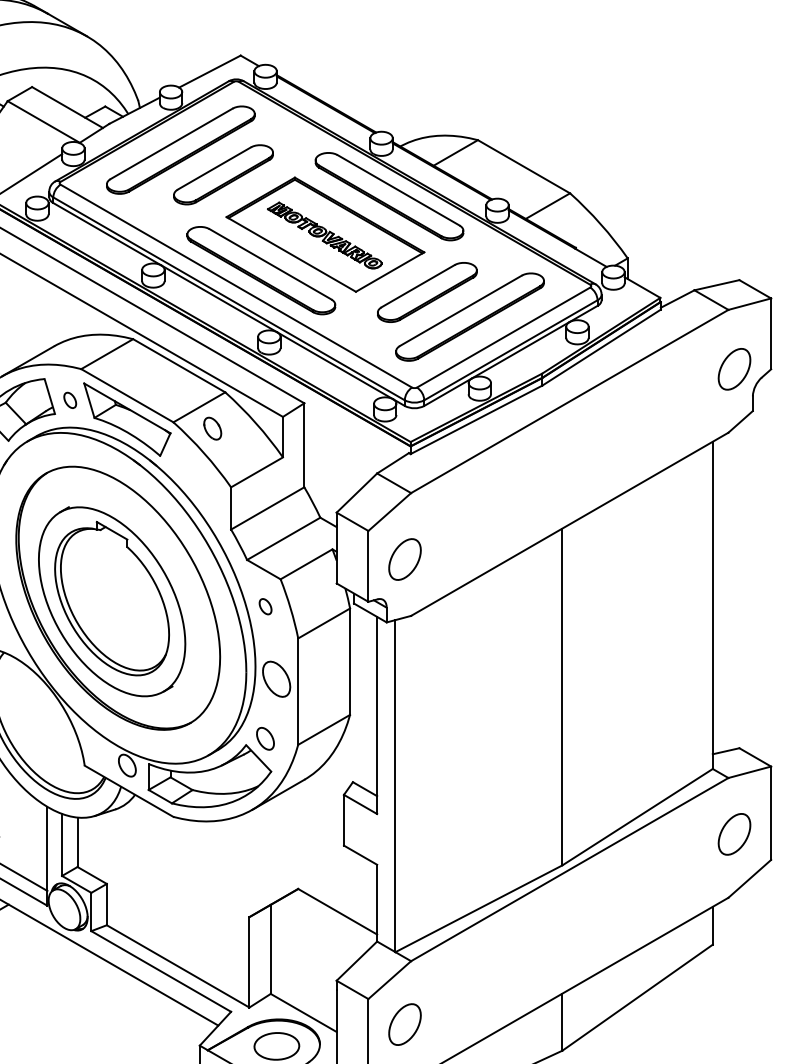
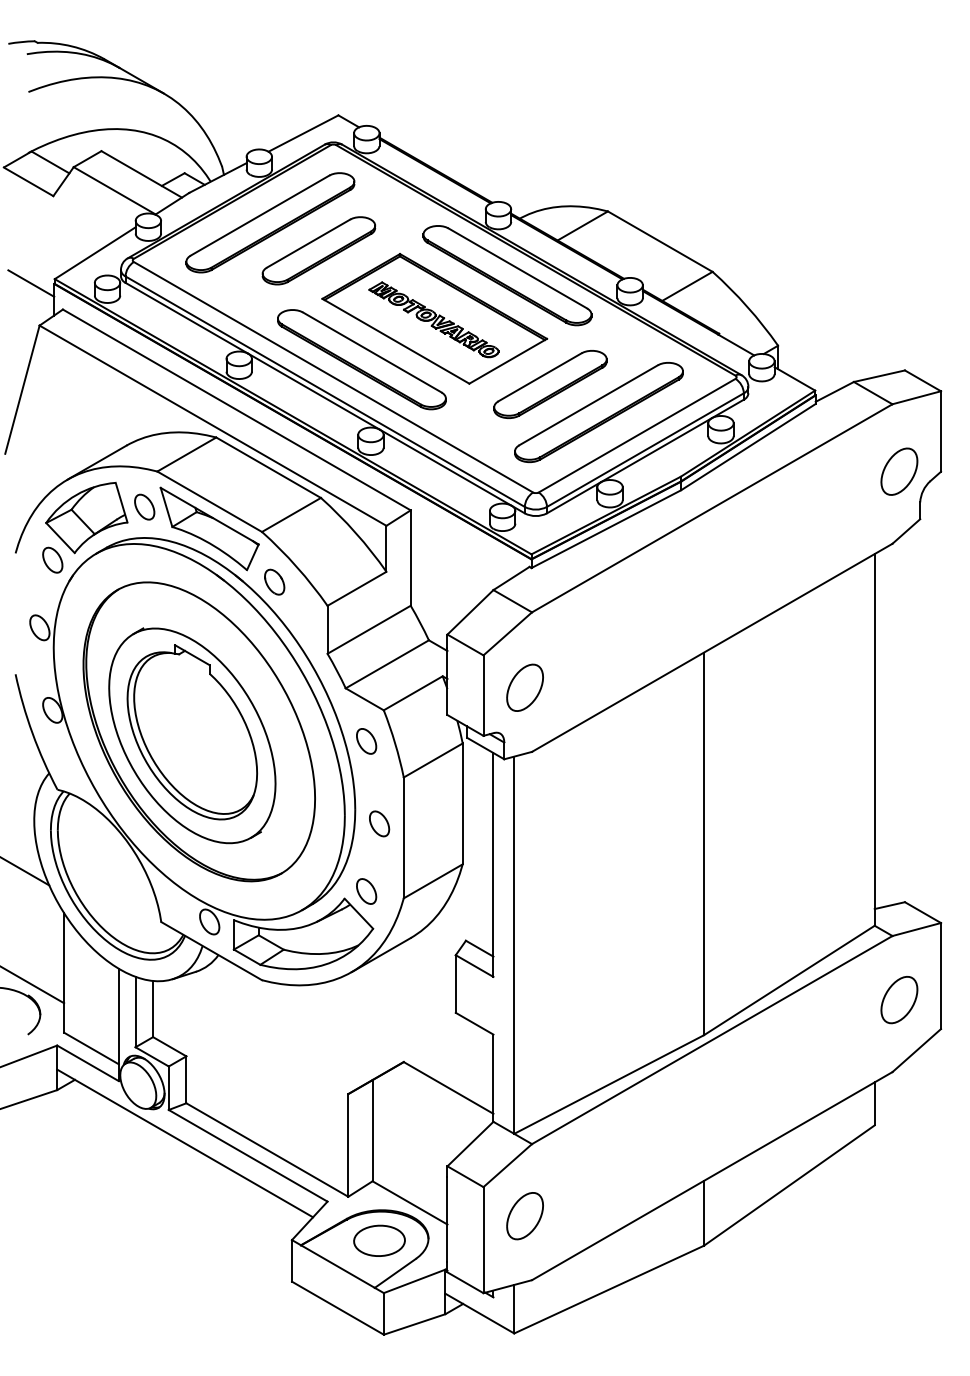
part: (69, 399) -> (144, 506), size x1.43
part: (212, 428) -> (274, 581), moved
part: (265, 606) -> (366, 741), size x1.43
part: (276, 678) -> (379, 823), size x0.62

